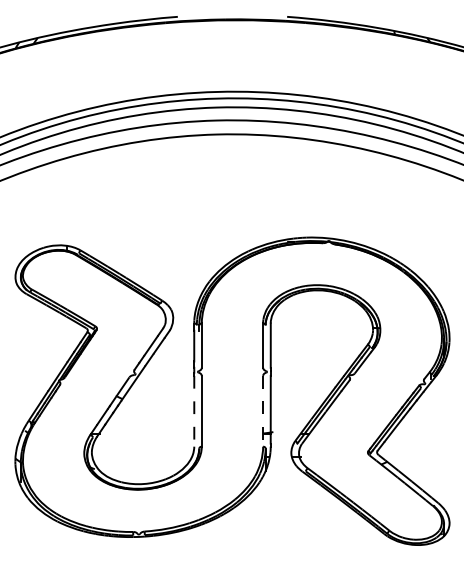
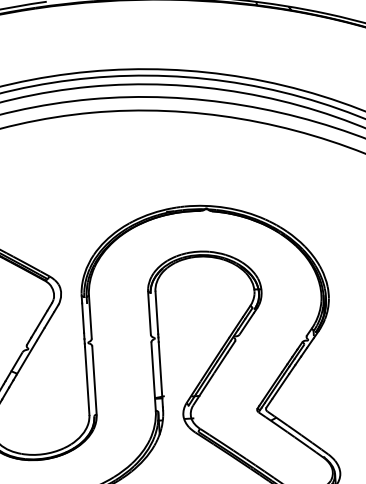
line: (194, 411) -> (87, 381), dashed -> solid
line: (263, 411) -> (153, 376), dashed -> solid

